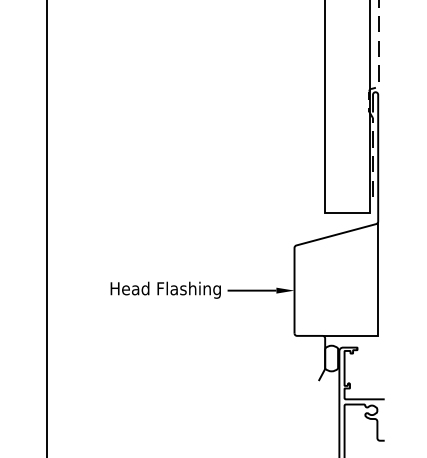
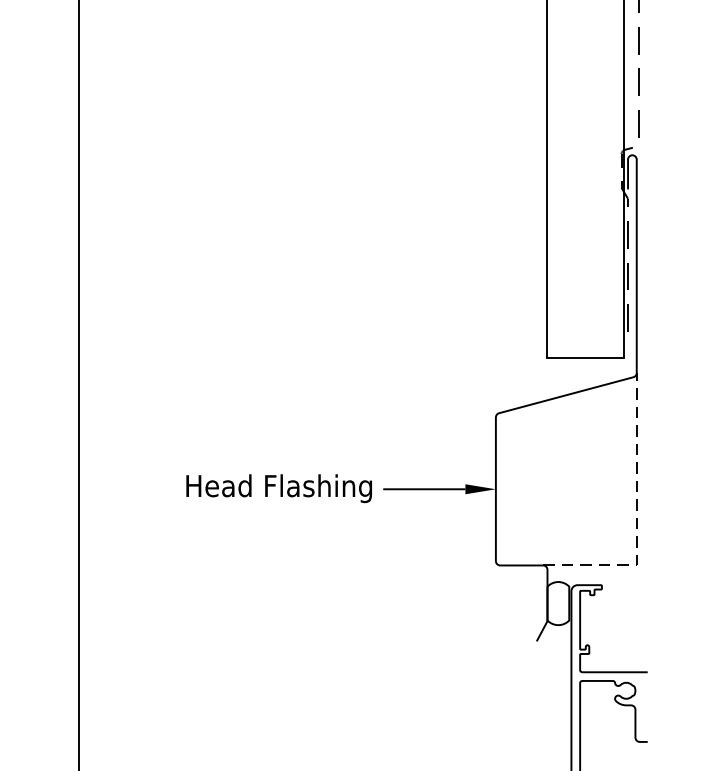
line: (378, 307) -> (637, 517), solid -> dashed

